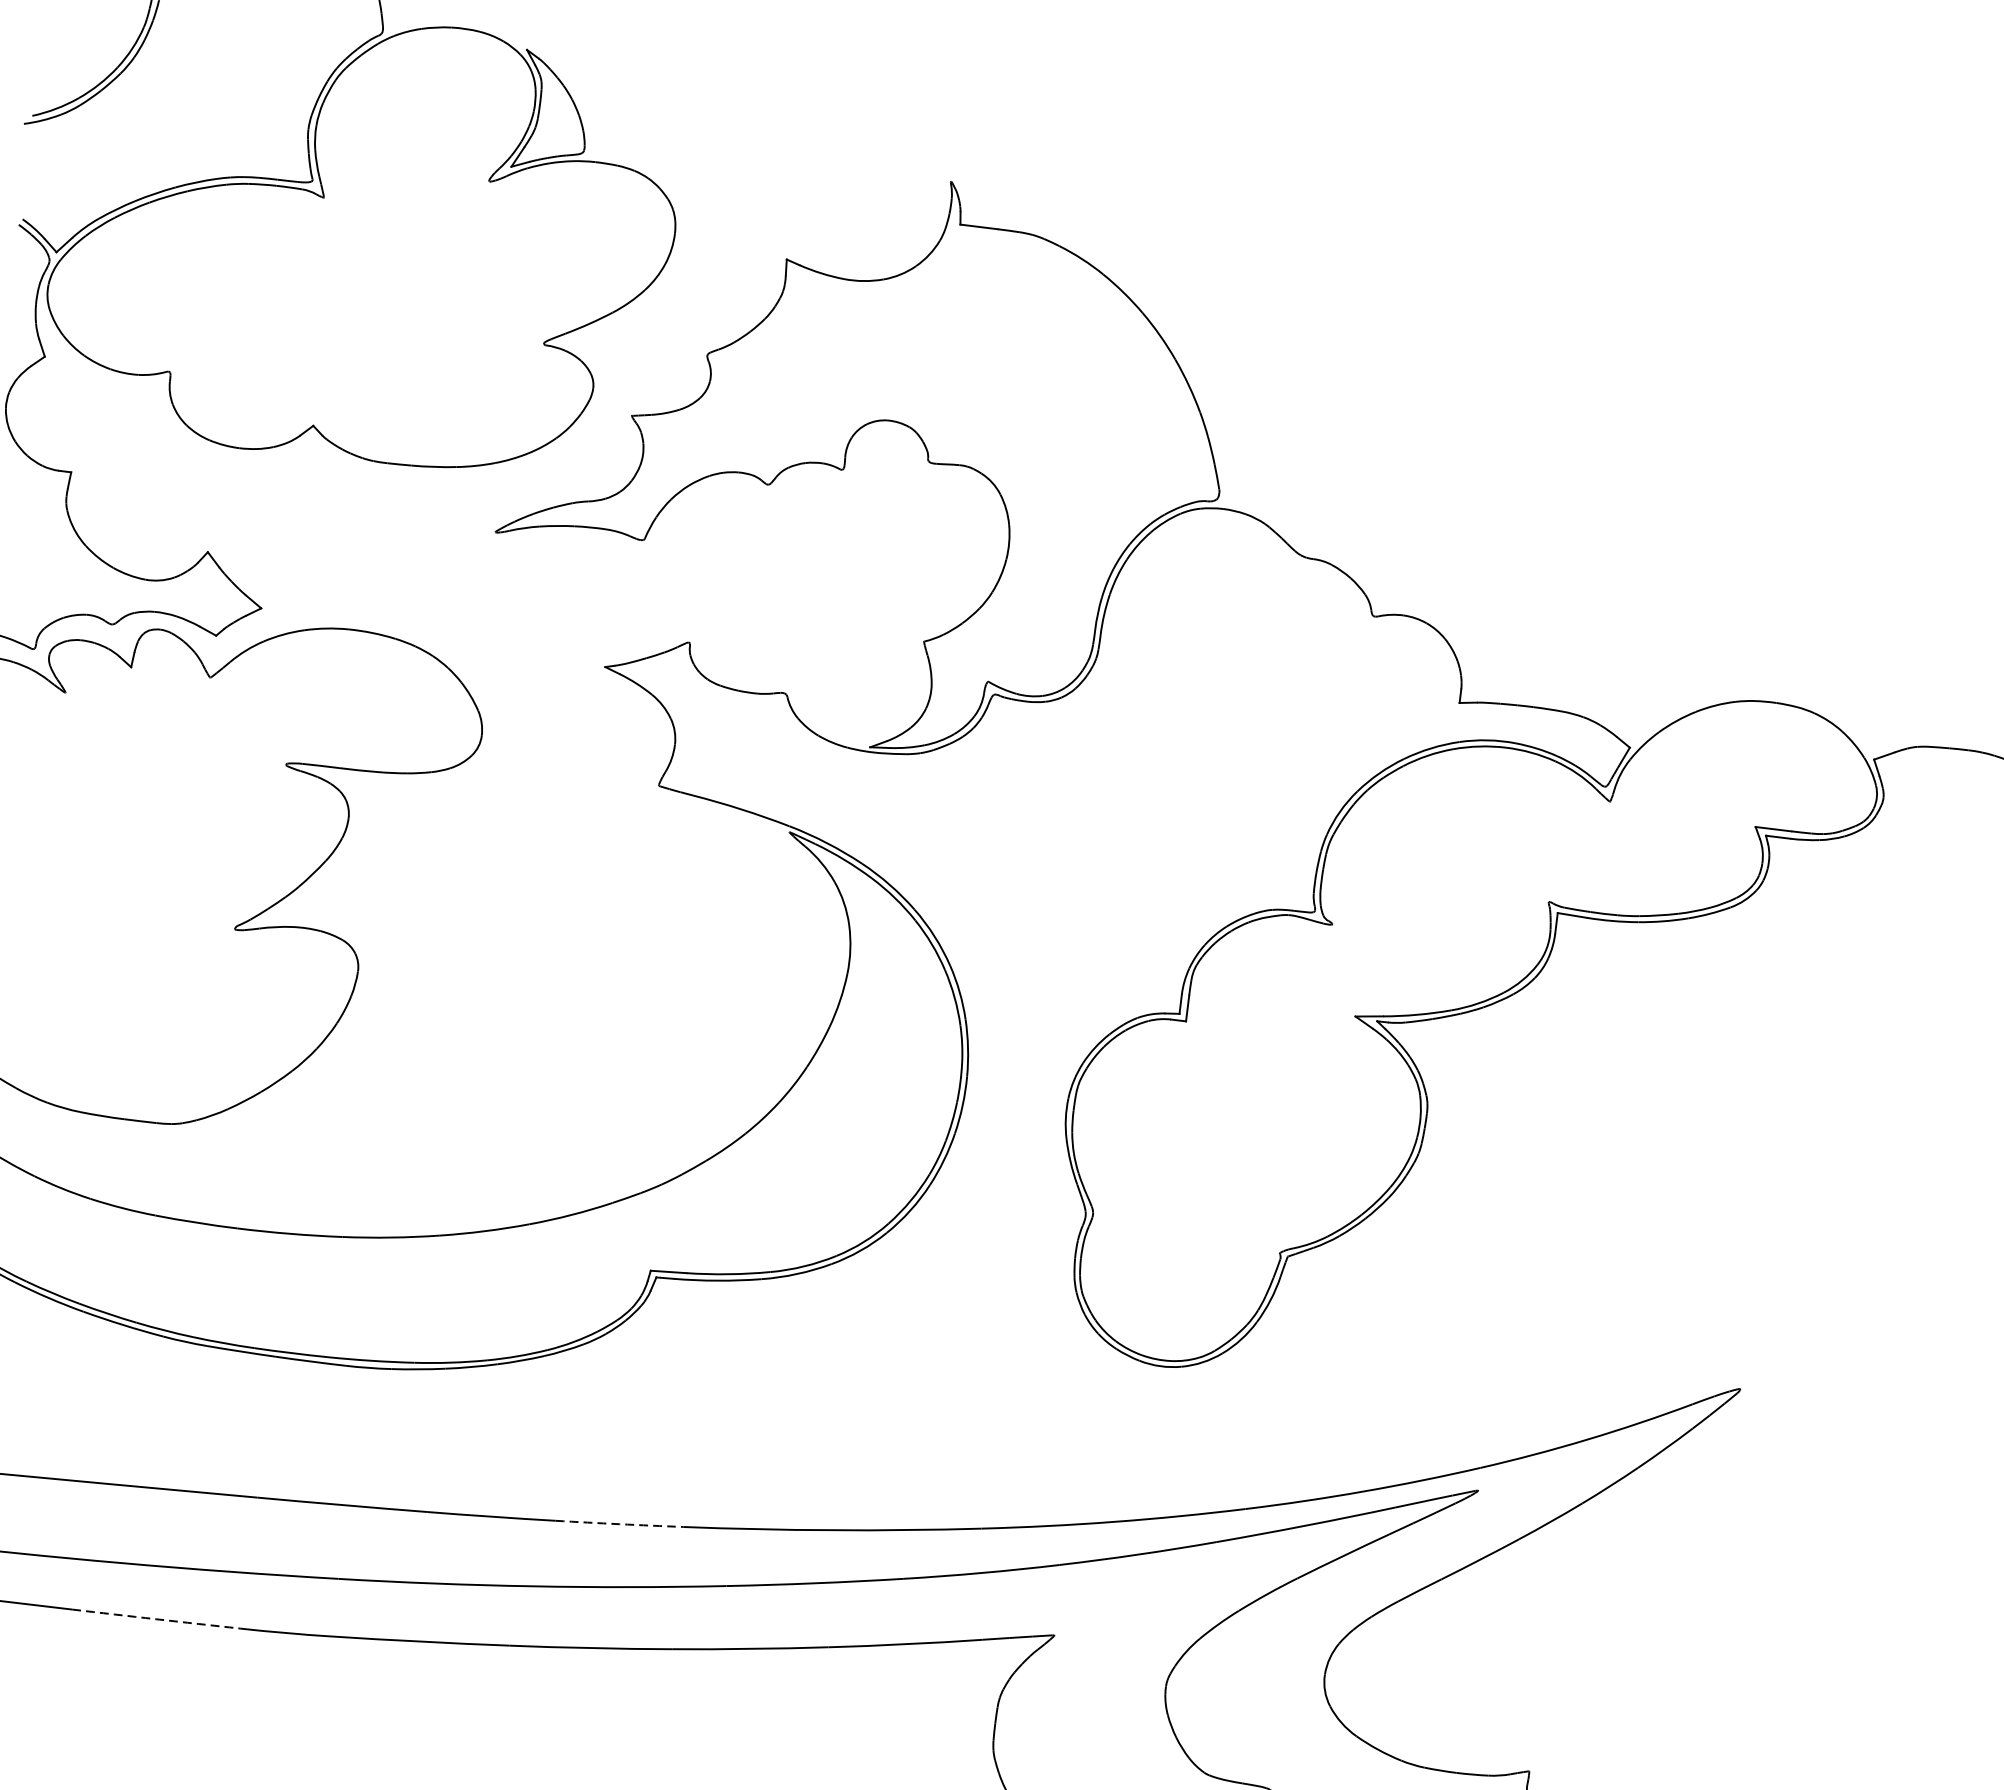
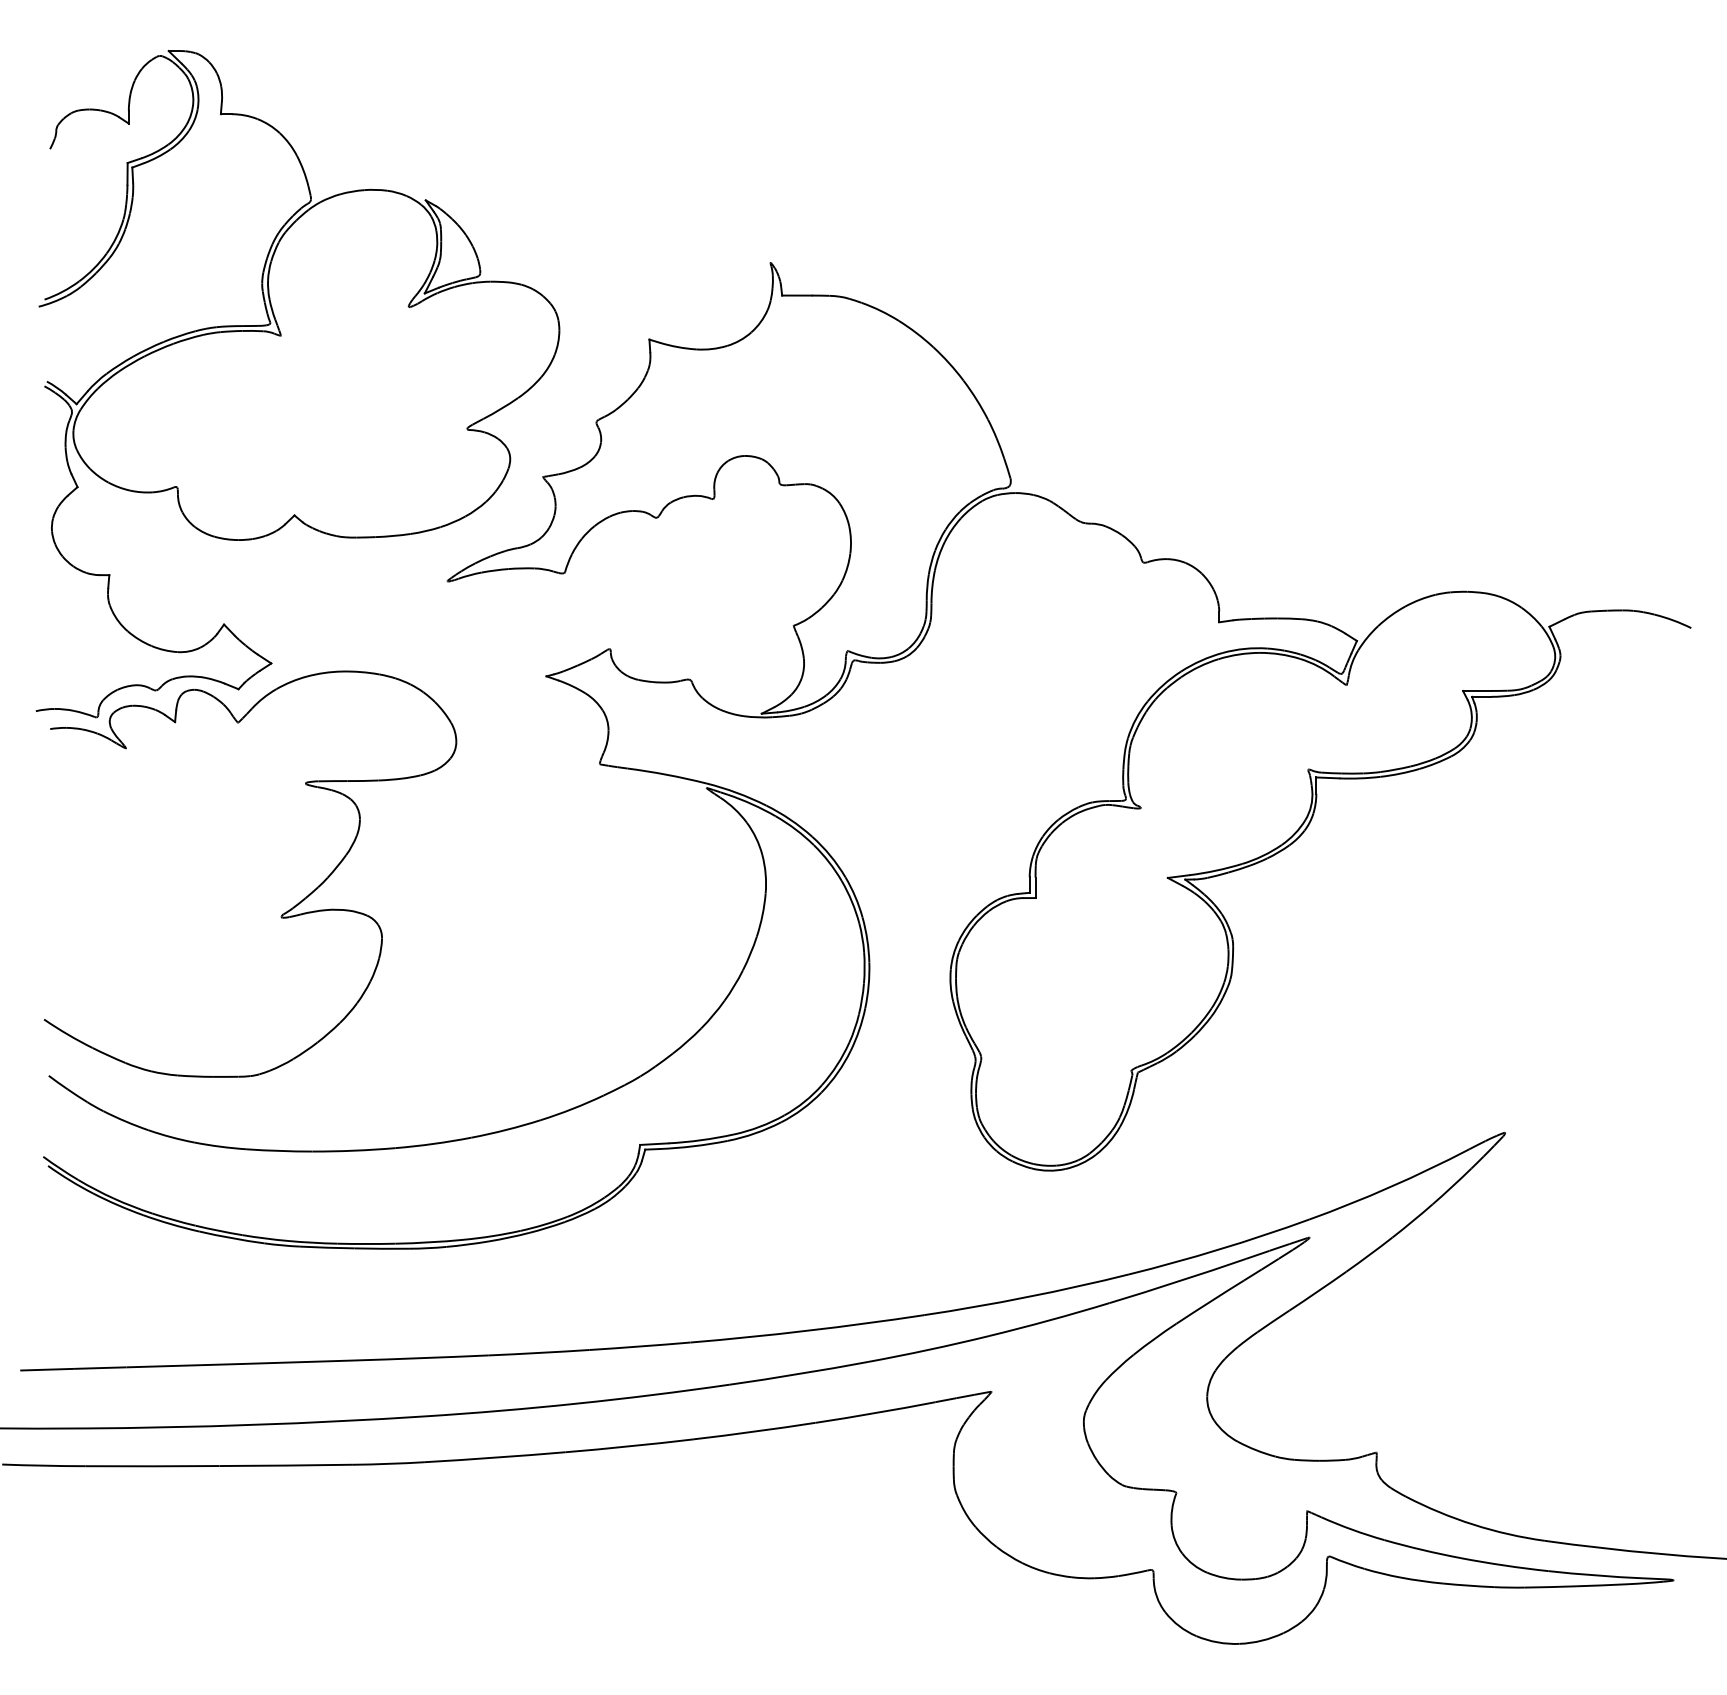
arc: (620, 1524) -> (640, 1346), dashed -> solid
arc: (156, 1619) -> (286, 1465), dashed -> solid

